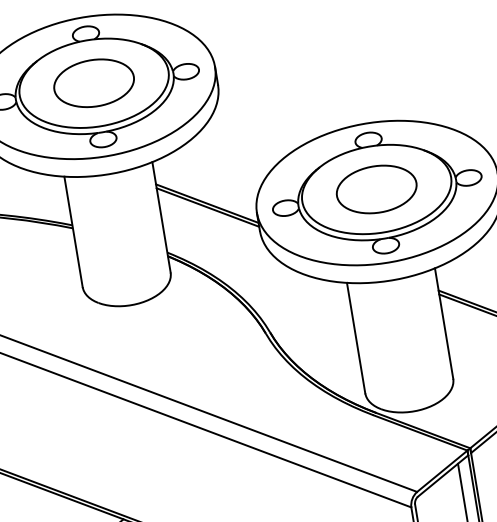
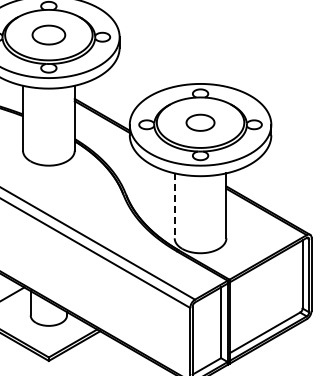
part: (93, 82) -> (48, 34), size x0.7
part: (376, 189) -> (200, 122), size x0.6
line: (355, 339) -> (174, 206), solid -> dashed

